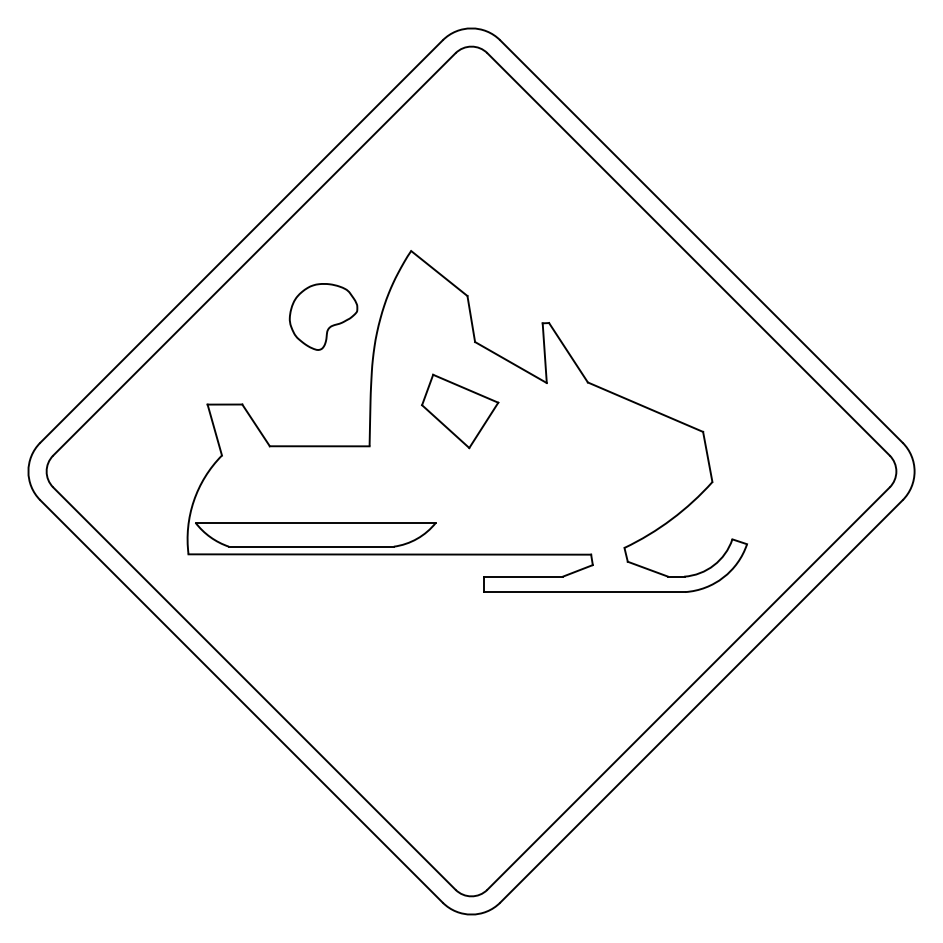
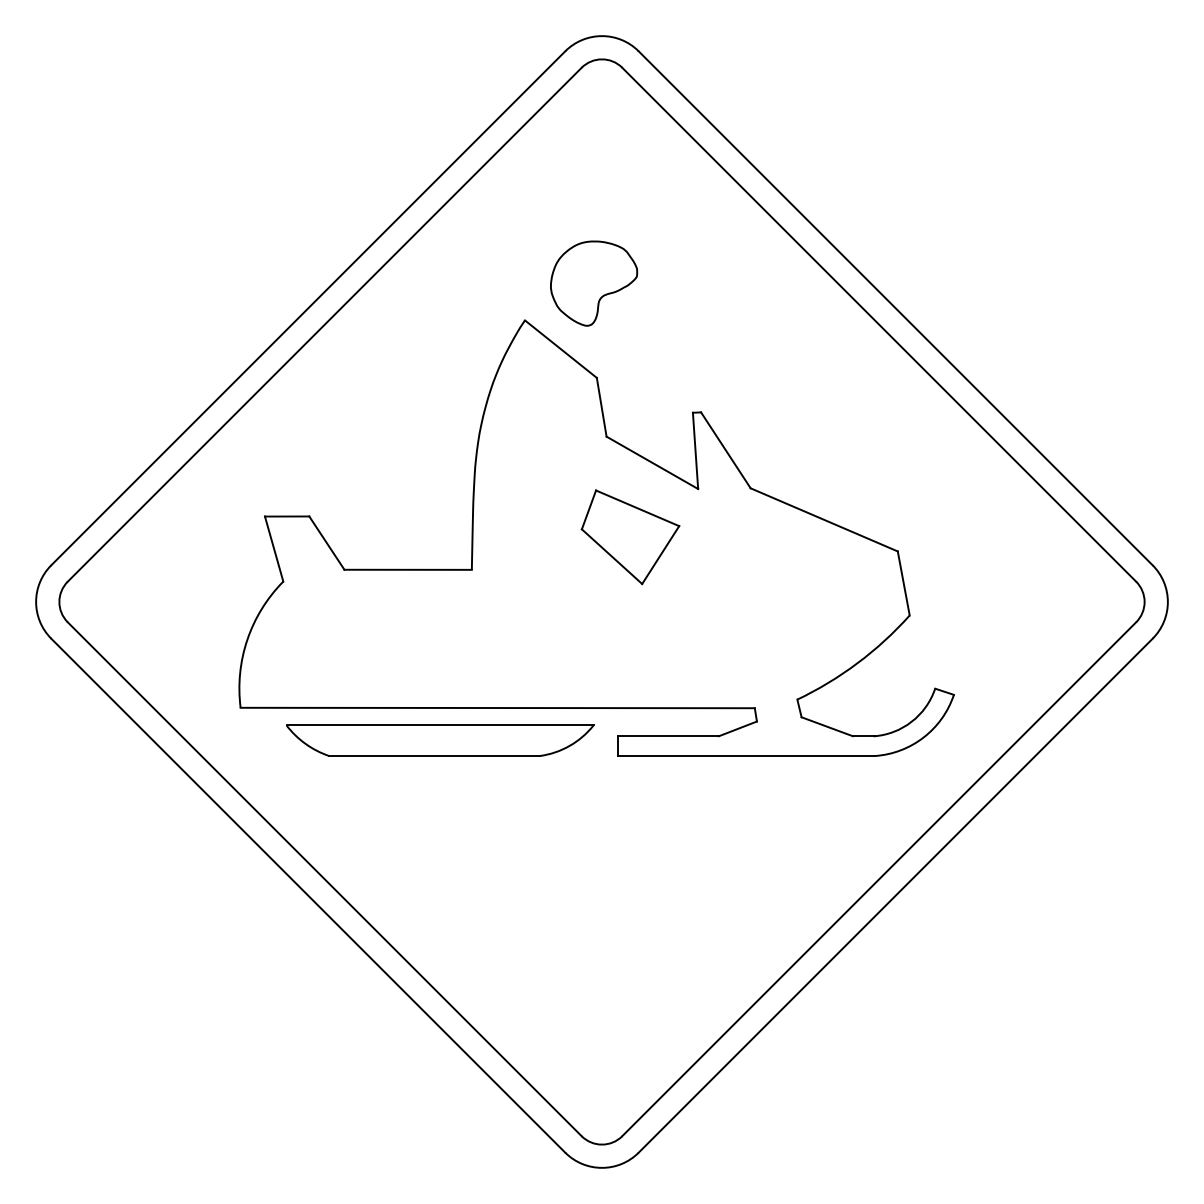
part: (323, 316) -> (594, 283), moved
part: (460, 411) -> (630, 537), moved
part: (316, 534) -> (440, 740), moved

